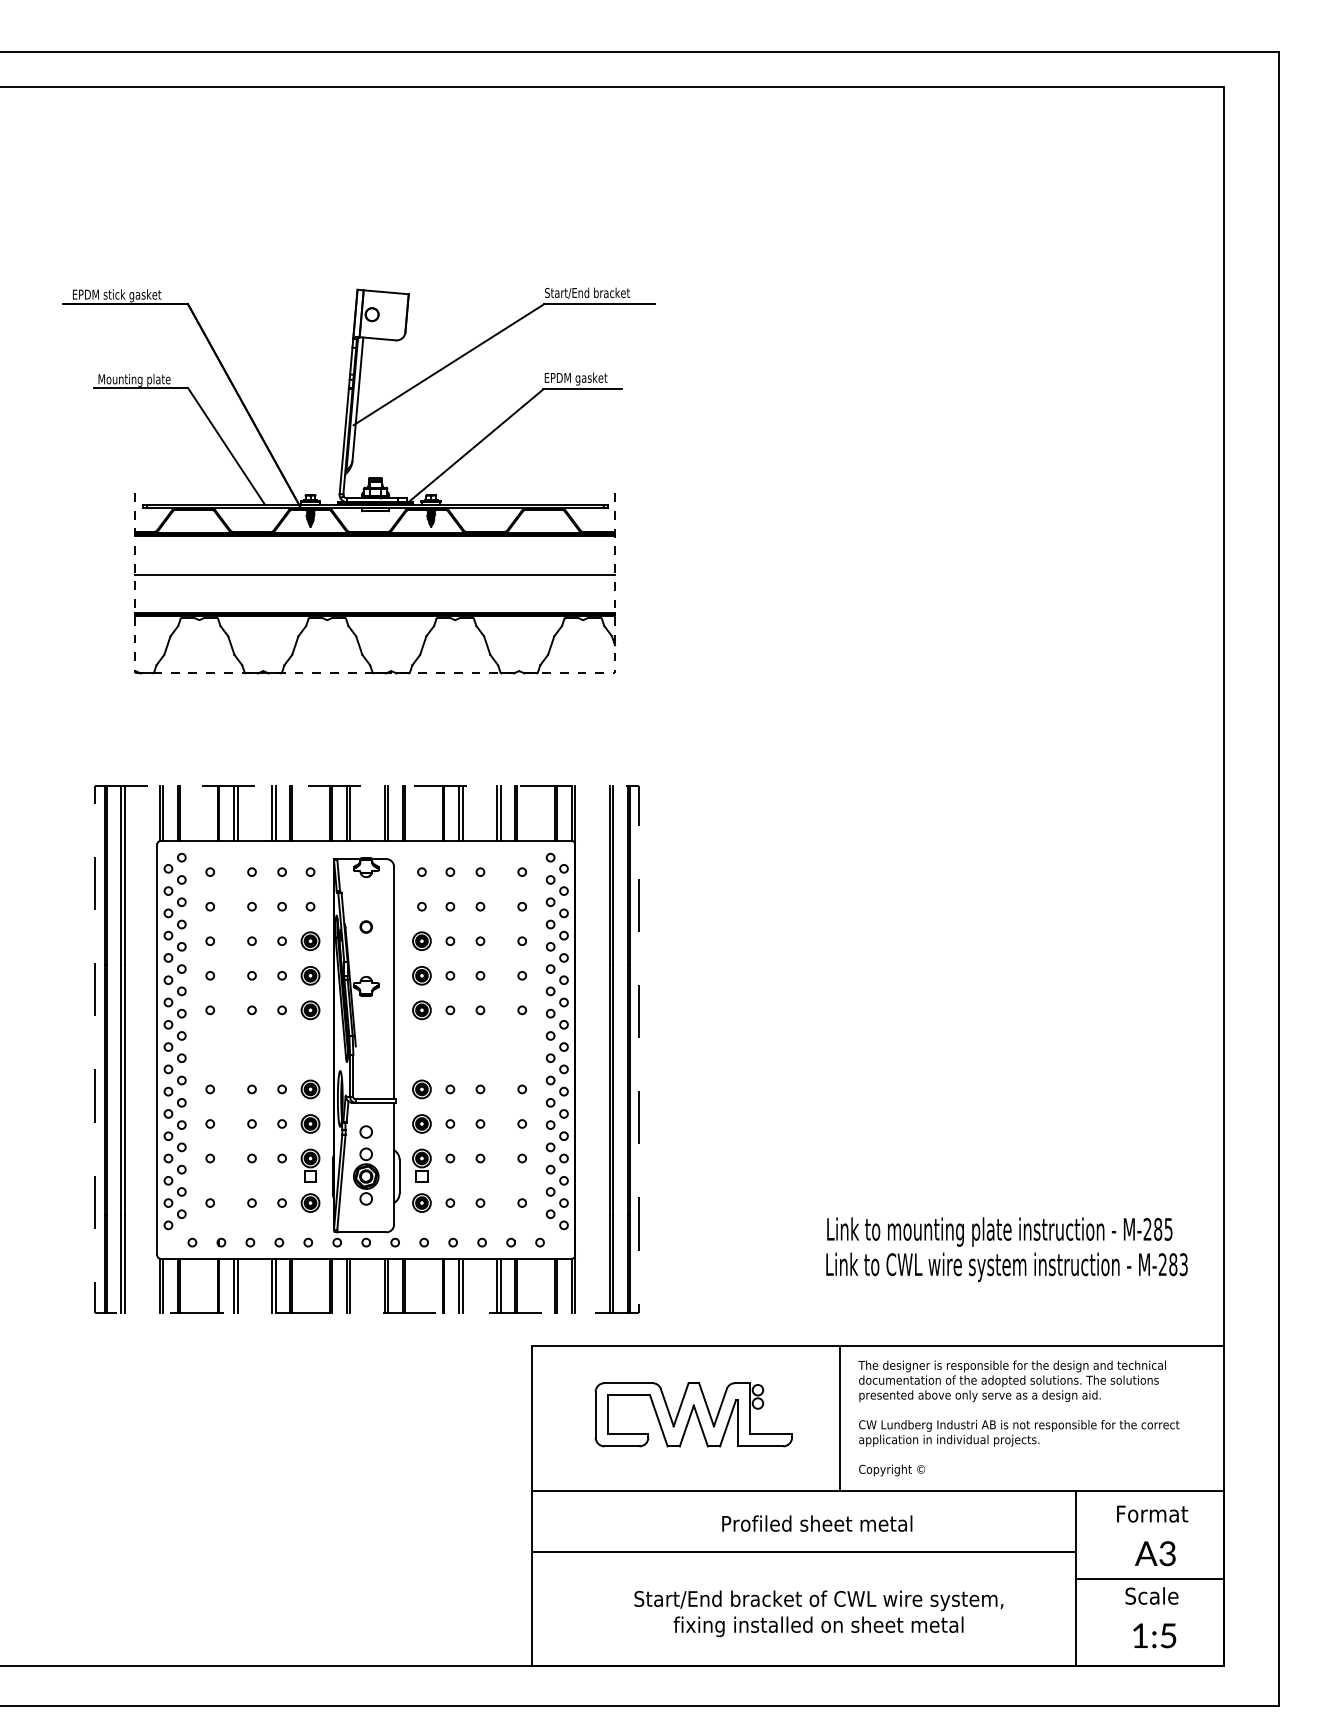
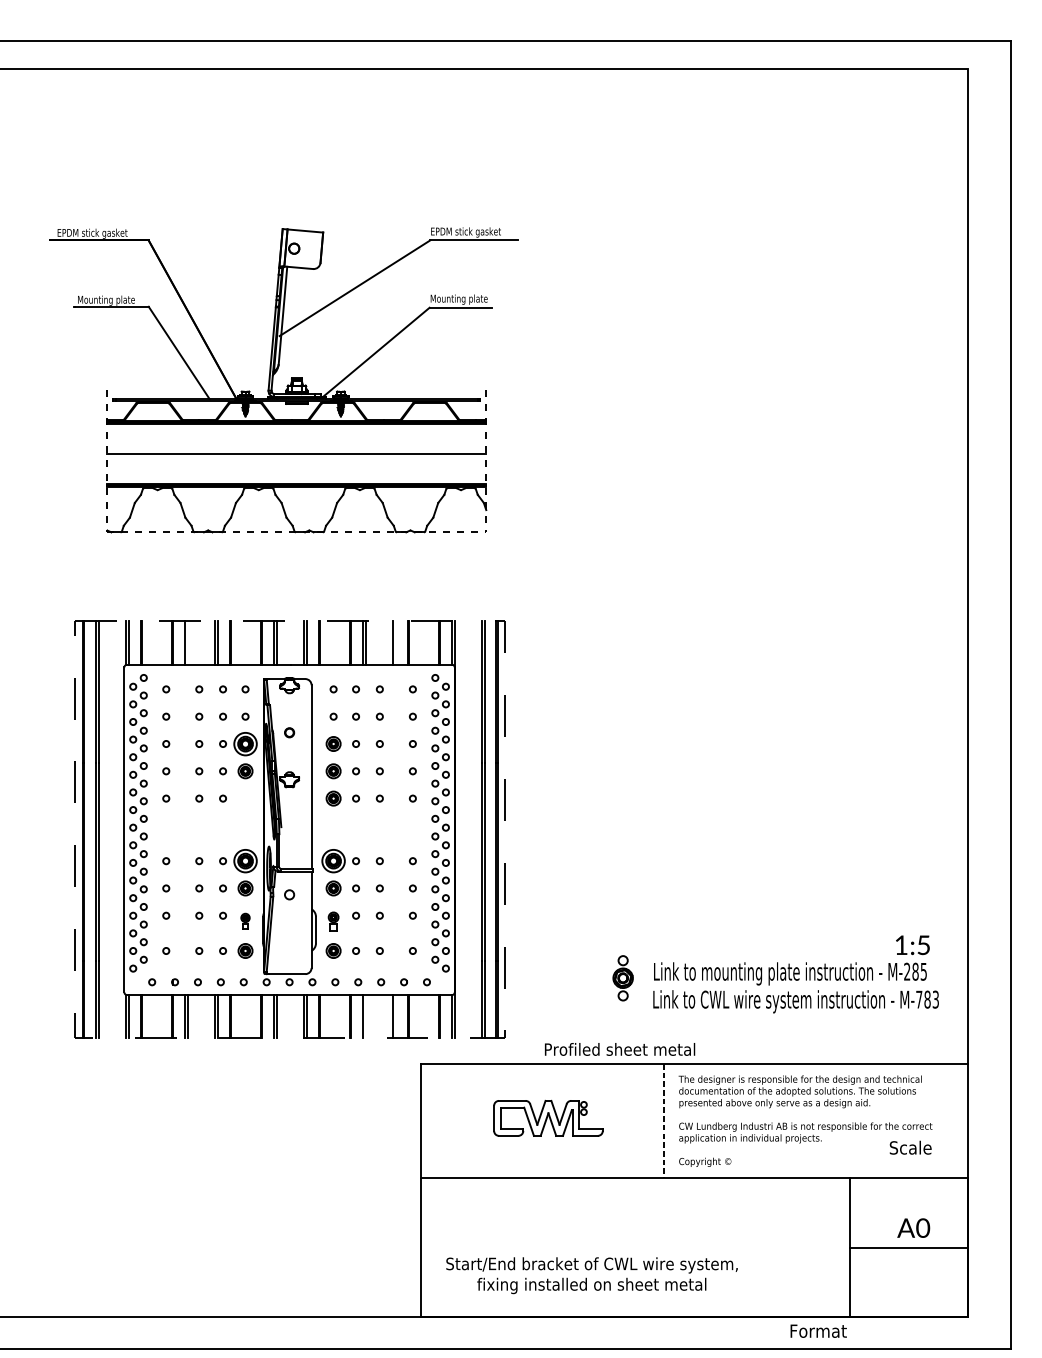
text: (589, 293) -> (466, 231), Start/End bracket -> EPDM stick gasket
text: (580, 378) -> (458, 299), EPDM gasket -> Mounting plate
line: (237, 812) -> (187, 642), removed
line: (500, 812) -> (395, 642), removed
part: (310, 940) -> (245, 743), size x1.6
part: (310, 1010) -> (245, 798), removed
part: (310, 1089) -> (245, 861), size x1.6
part: (421, 1089) -> (333, 861), size x1.6
part: (310, 1165) -> (245, 921), size x0.6
part: (421, 1165) -> (333, 921), size x0.7
part: (366, 1176) -> (623, 978), moved
text: (1162, 1264) -> (919, 999), M-283 -> M-783
line: (462, 1285) -> (365, 1016), removed
line: (500, 1285) -> (395, 1016), removed
part: (693, 1414) -> (548, 1118), size x0.7
line: (840, 1418) -> (664, 1121), solid -> dashed
text: (1152, 1513) -> (818, 1330), moved
text: (817, 1523) -> (620, 1049), moved
line: (803, 1552) -> (635, 1227), removed
text: (1167, 1553) -> (922, 1228), A3 -> A0
text: (1151, 1595) -> (910, 1147), moved
text: (818, 1613) -> (591, 1275), moved
text: (1154, 1635) -> (912, 945), moved

